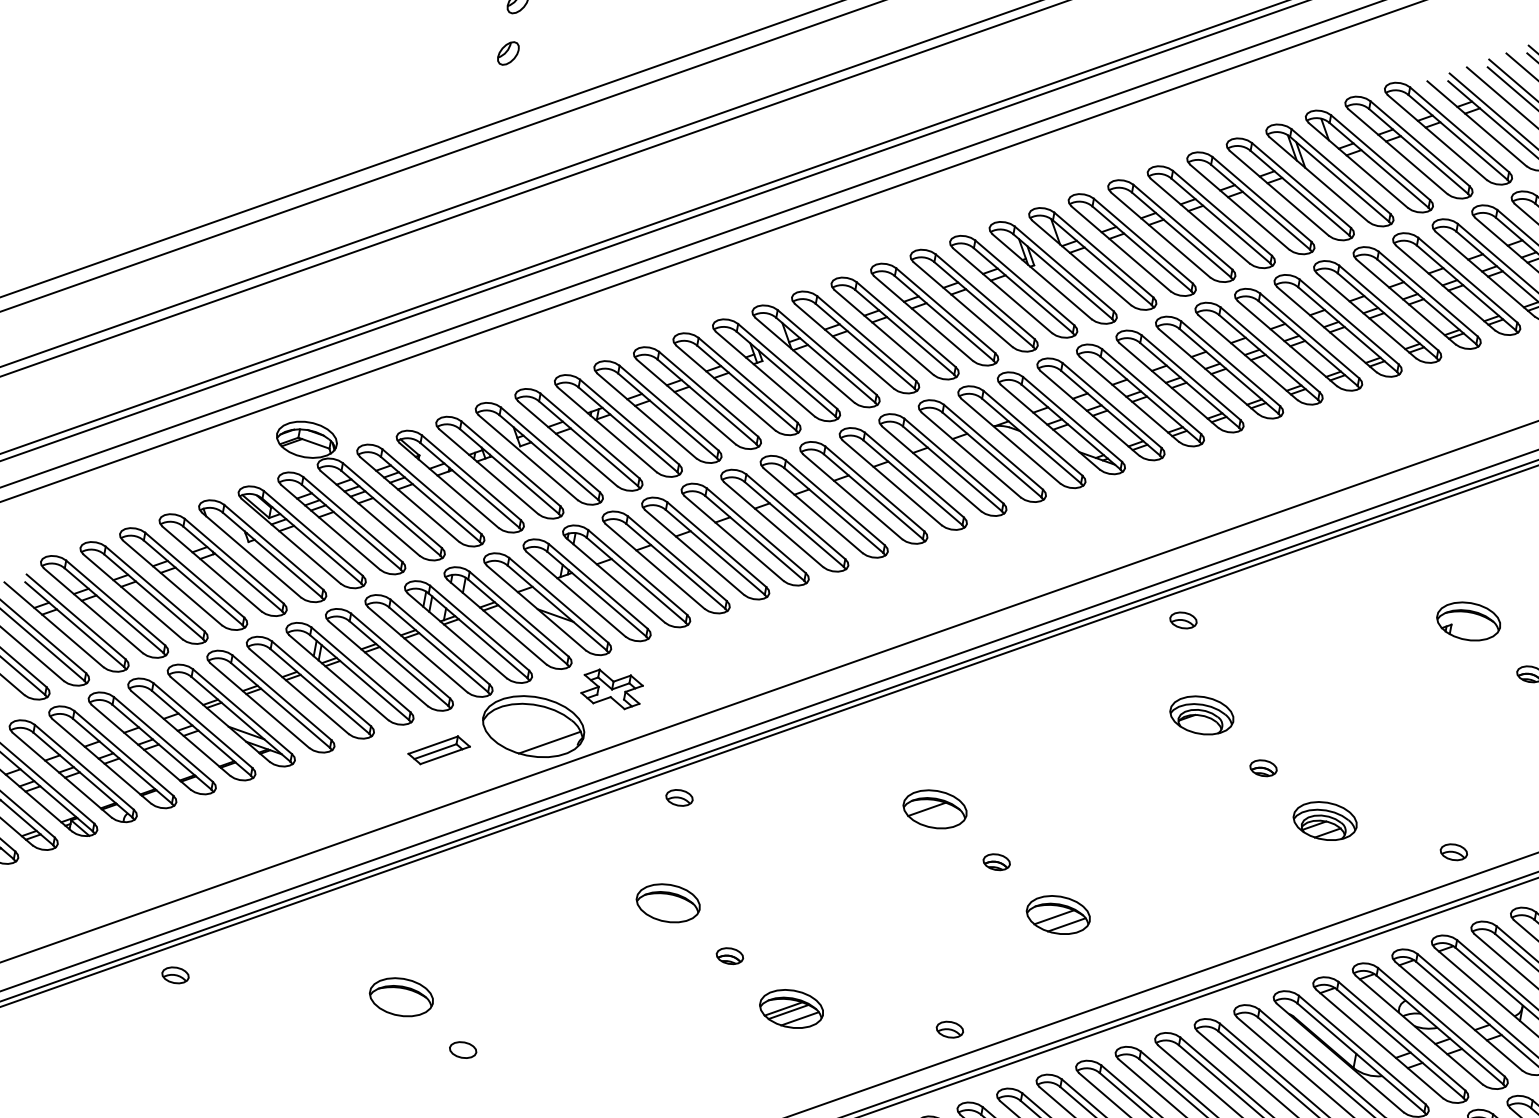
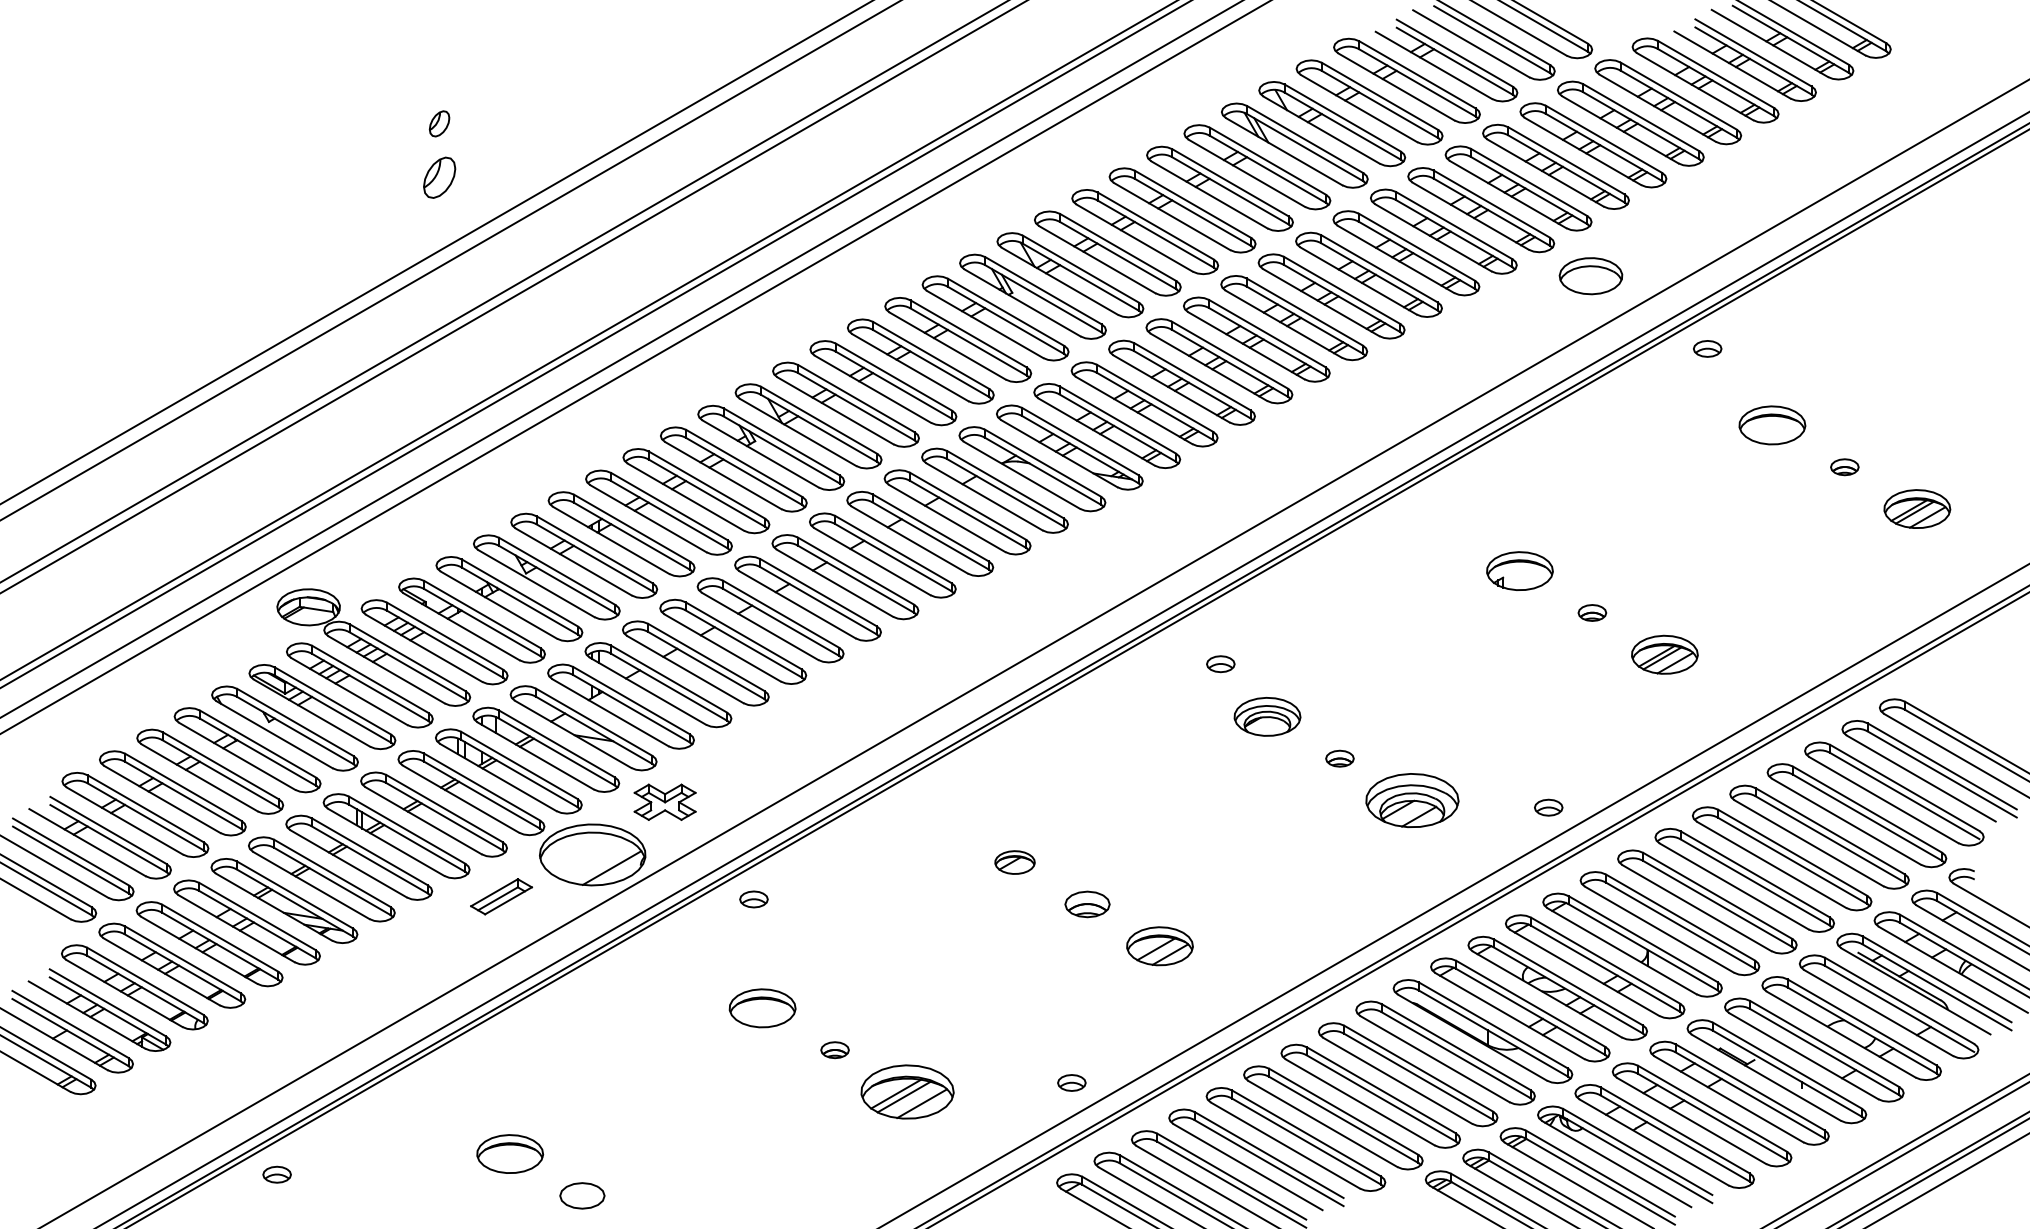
part: (508, 53) -> (439, 177), size x1.6
part: (1183, 620) -> (1220, 664), moved
part: (934, 809) -> (1014, 862), size x0.6
part: (1325, 821) -> (1412, 800), size x1.4
part: (996, 862) -> (1087, 904), size x1.6
part: (791, 1008) -> (907, 1091), size x1.4
part: (463, 1049) -> (582, 1195), size x1.6

